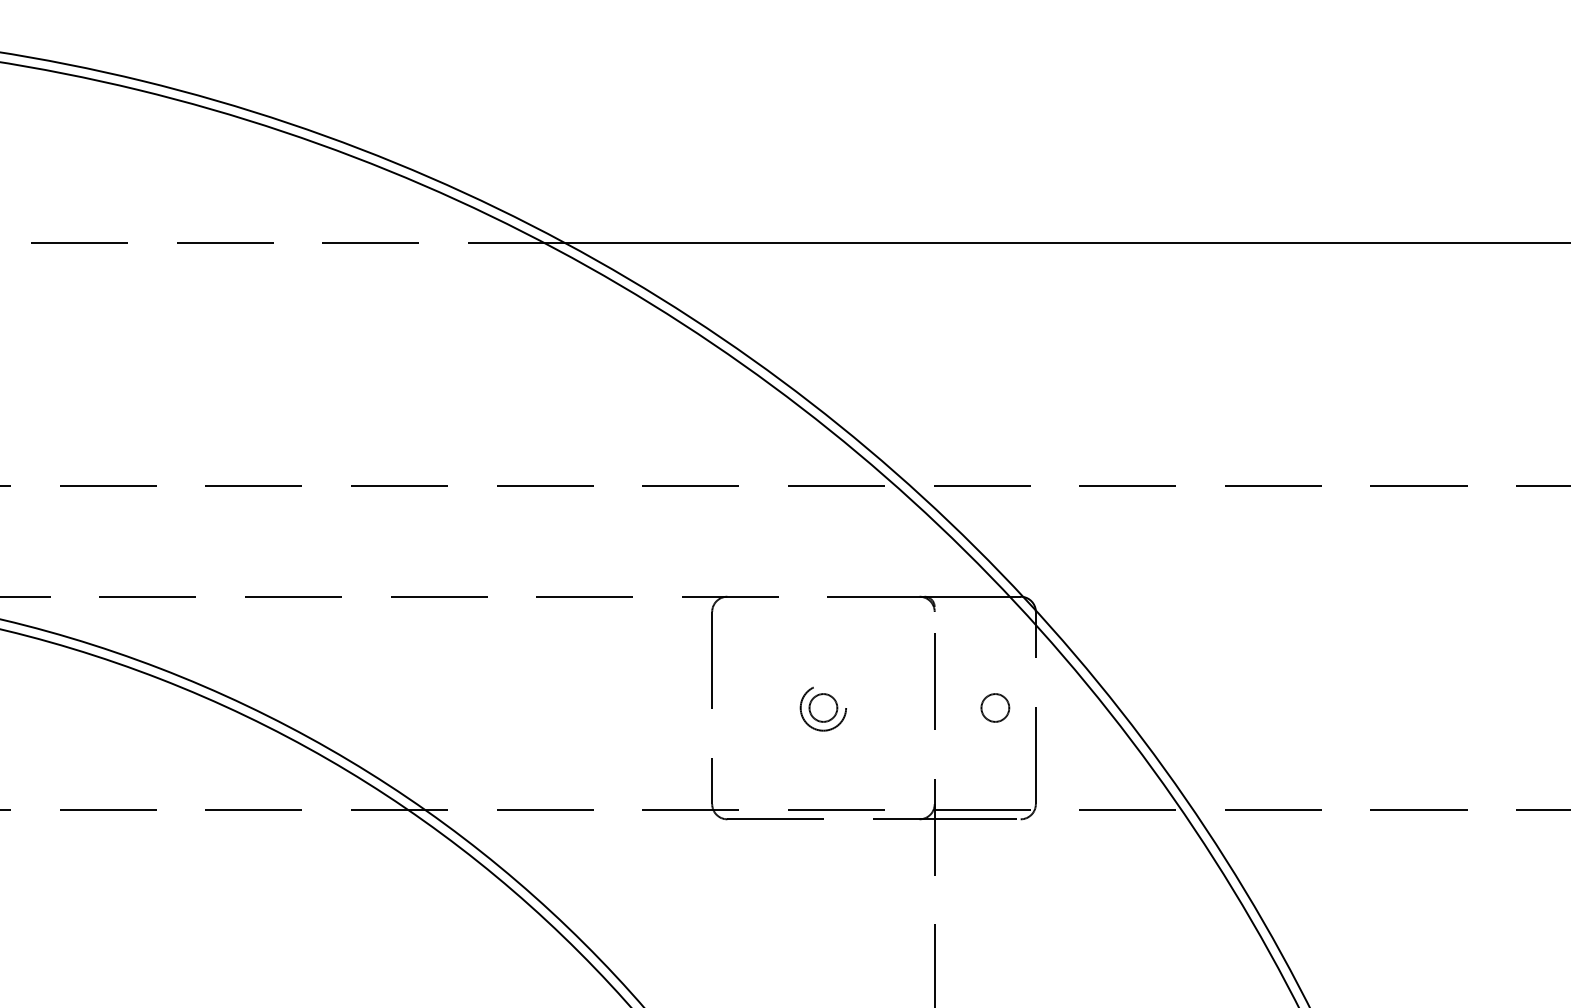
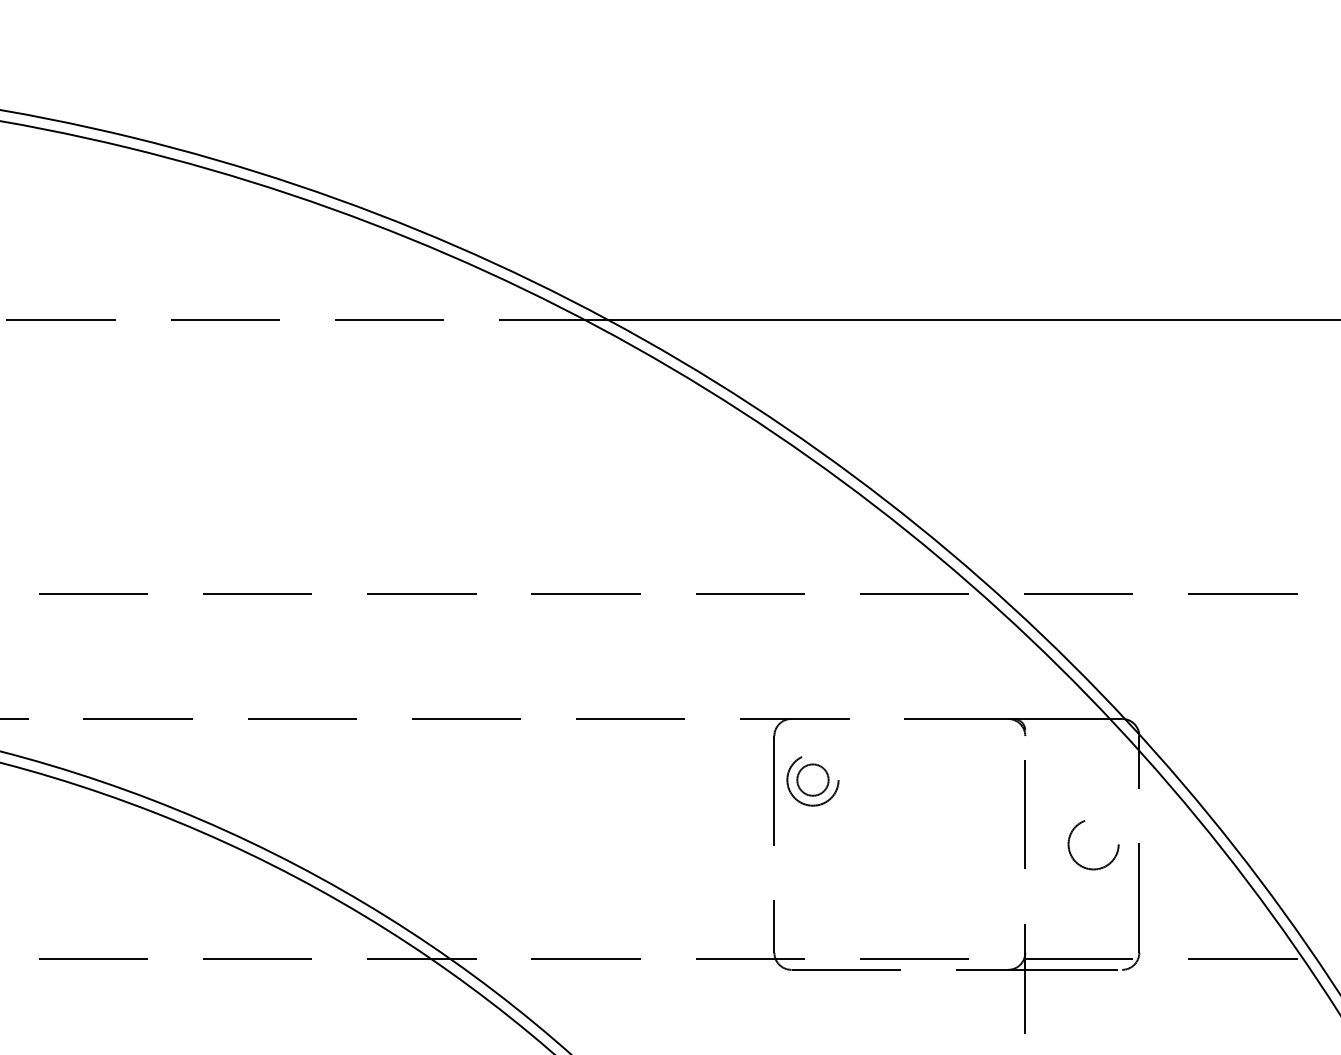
circle: (995, 707) -> (1093, 843), size x1.6
part: (822, 708) -> (811, 780), moved

